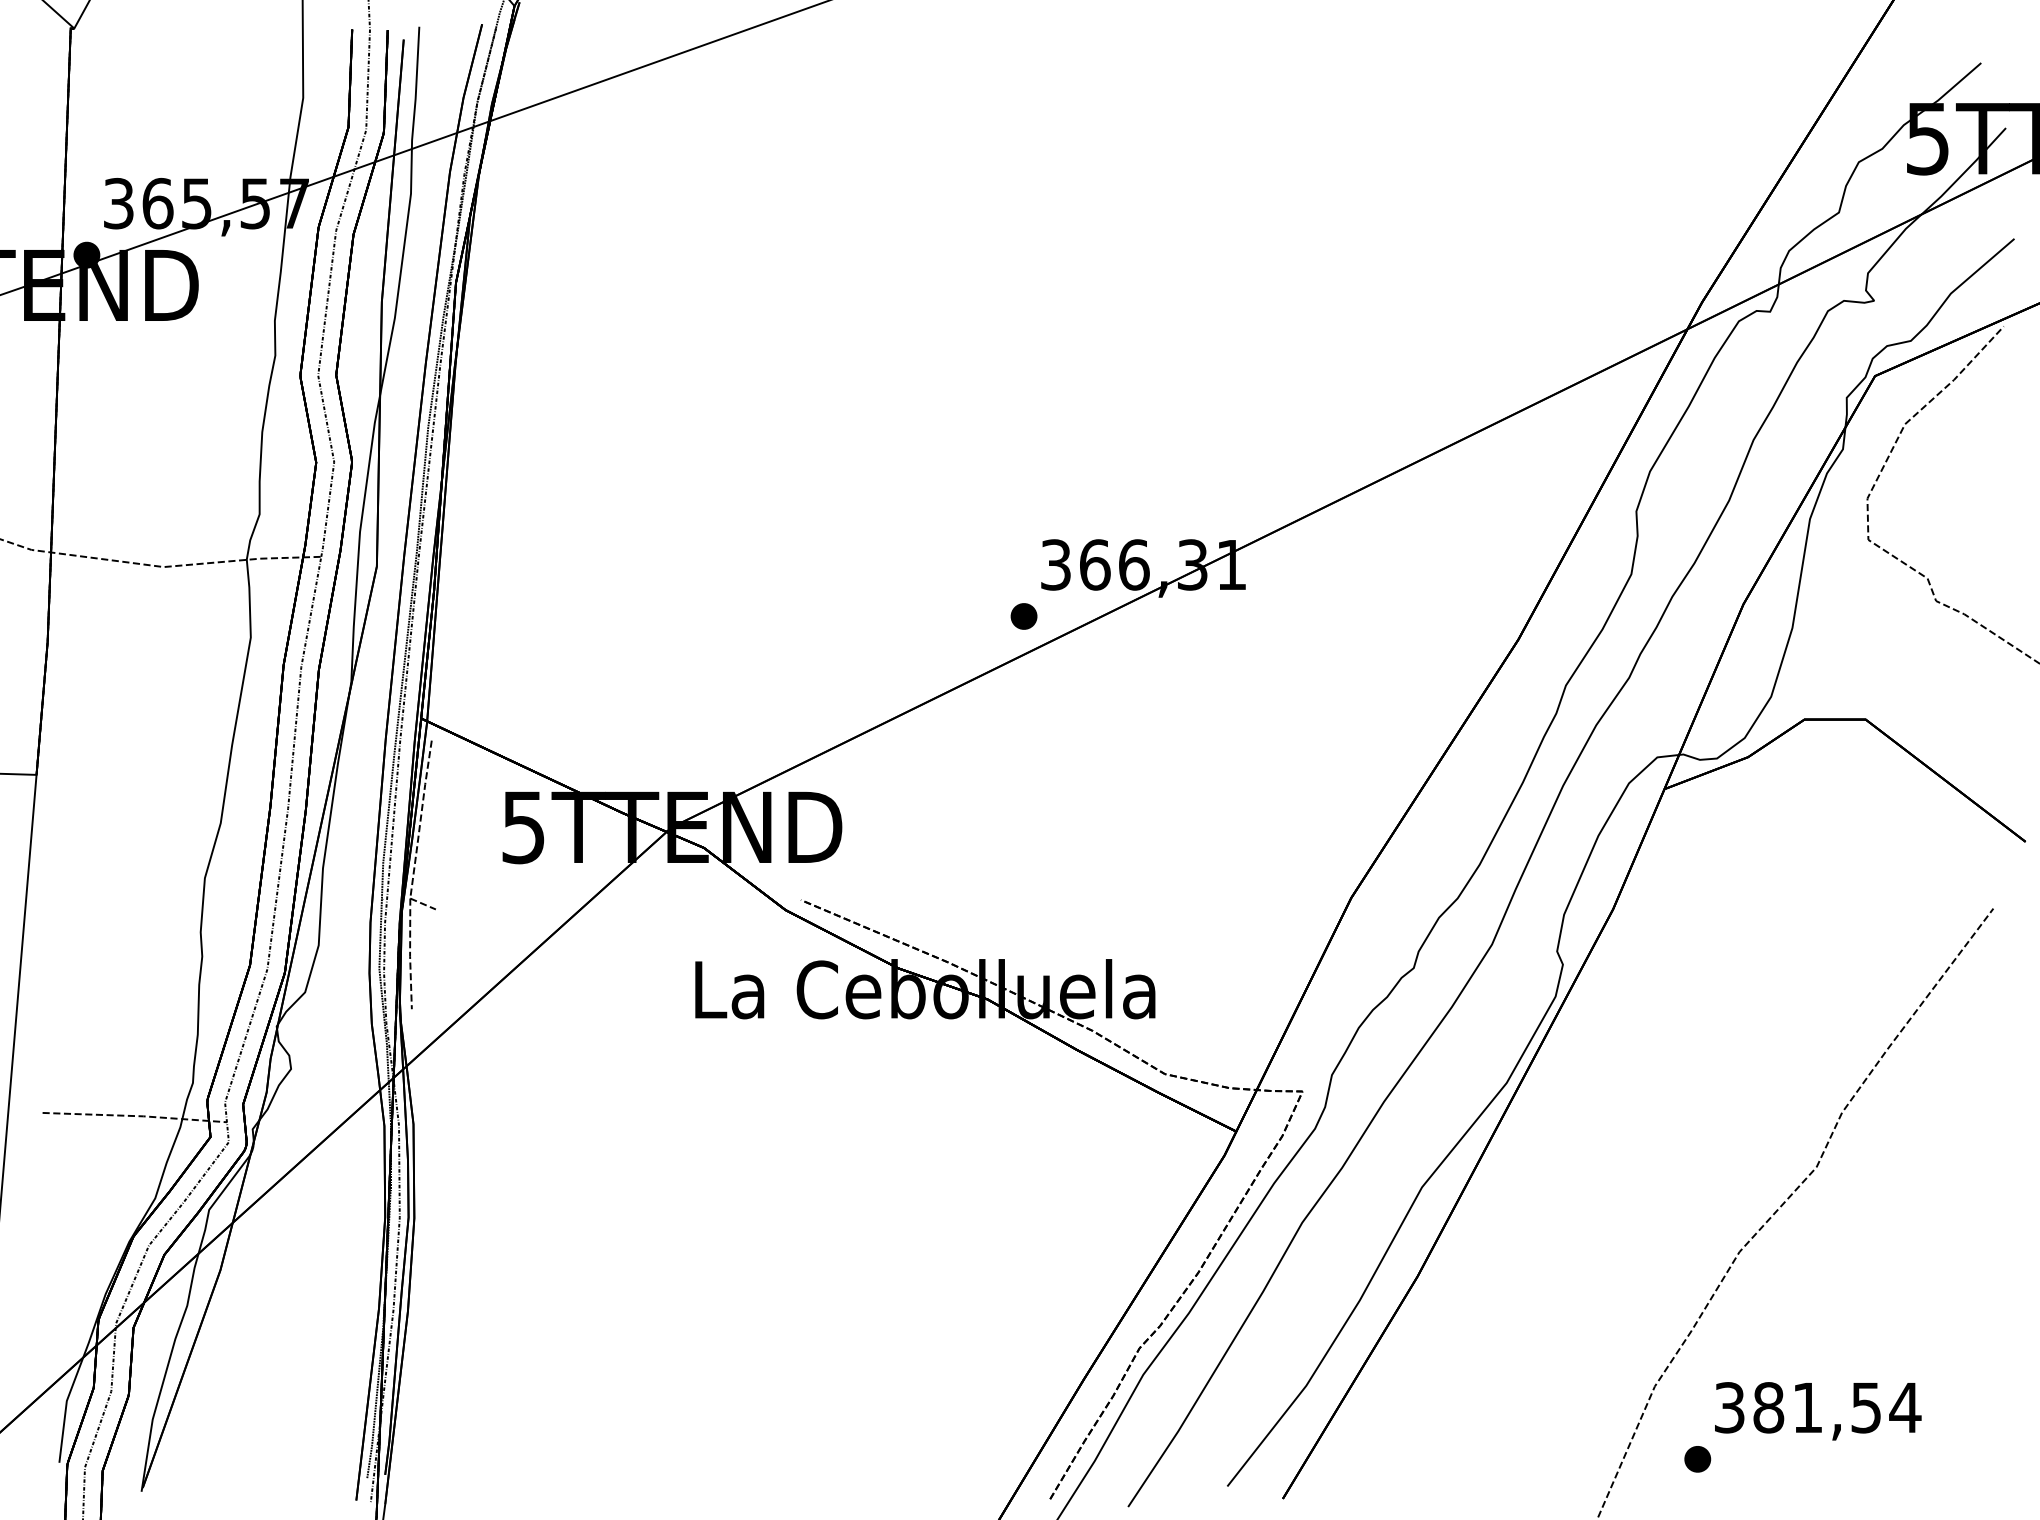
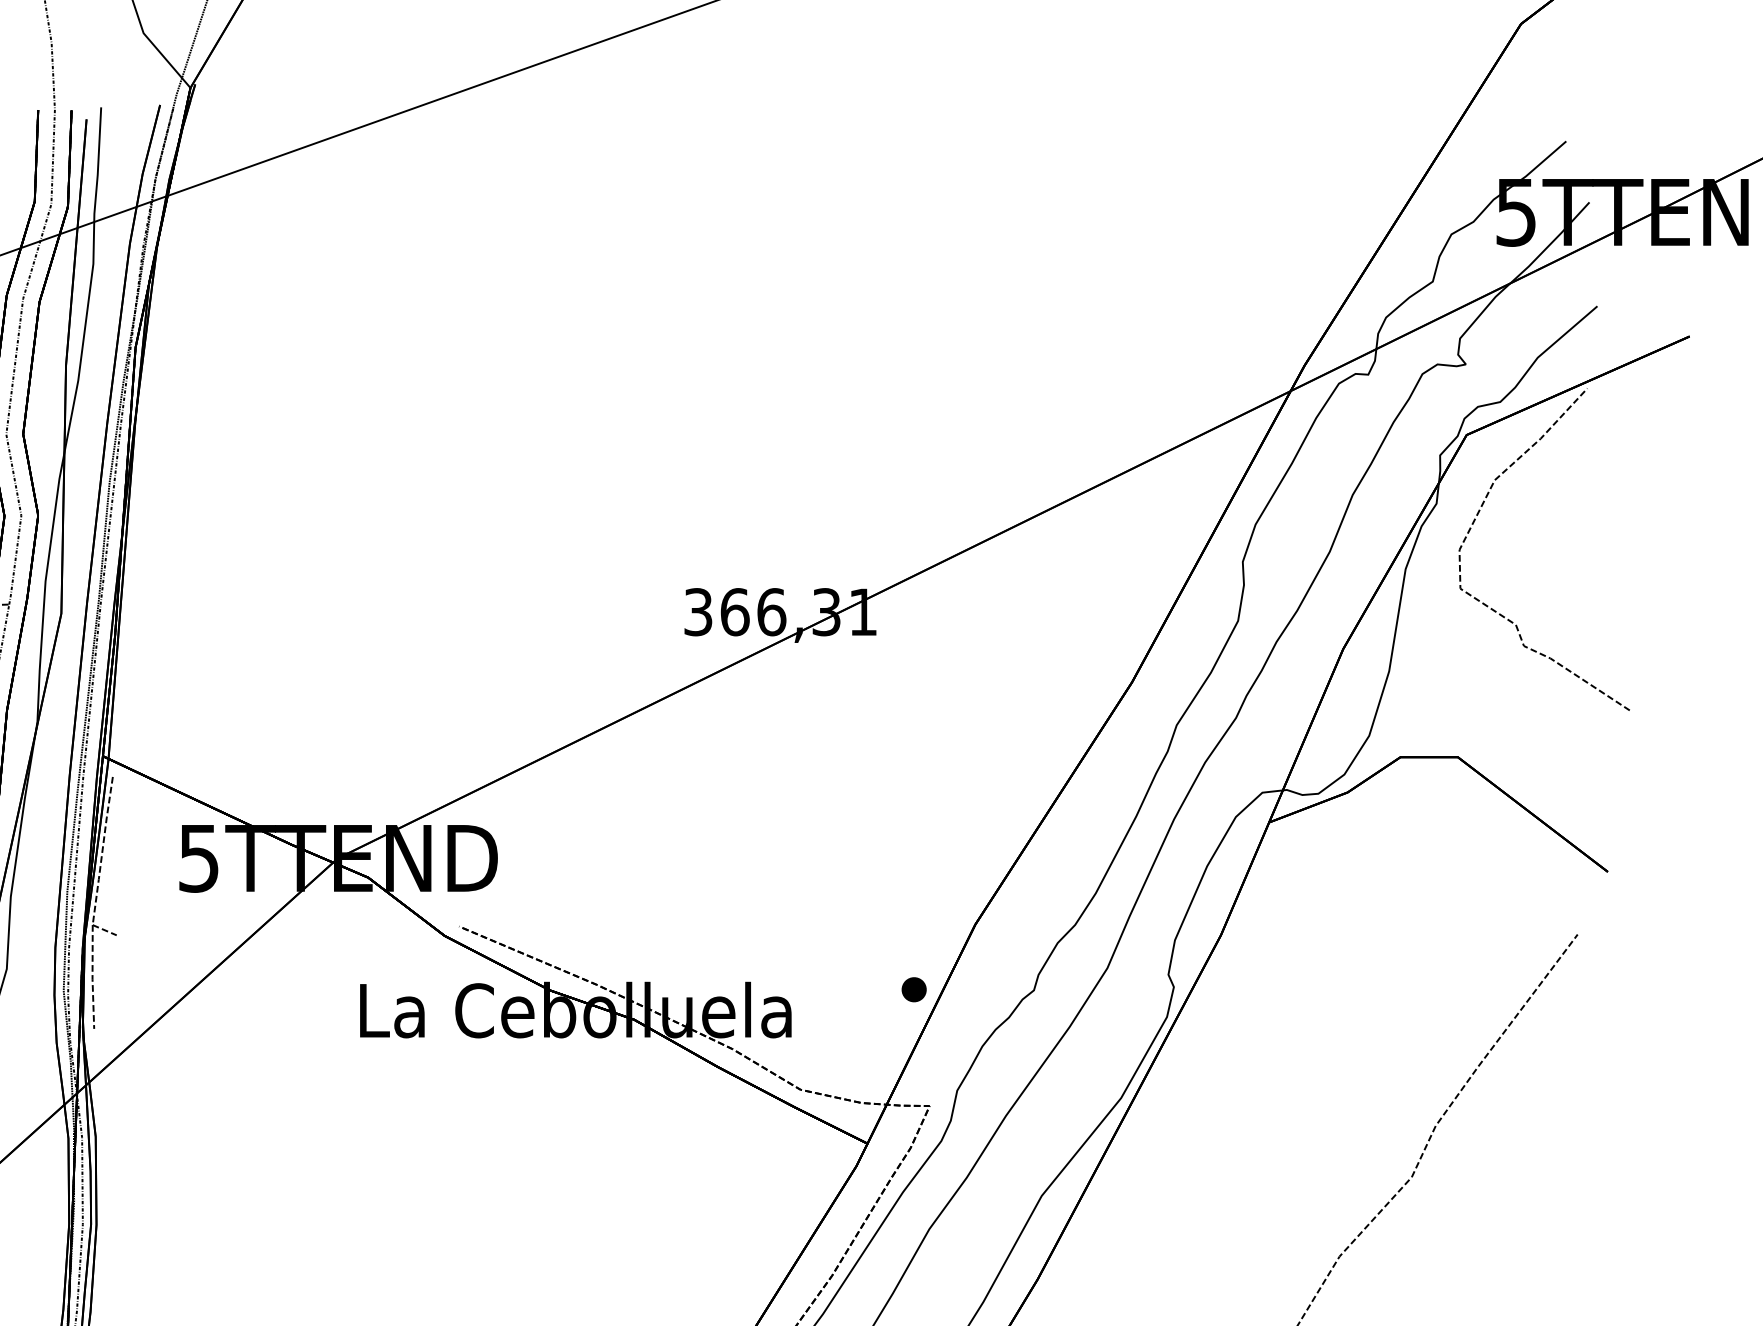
part: (1023, 616) -> (913, 989), moved

